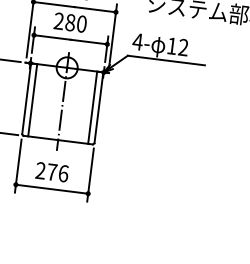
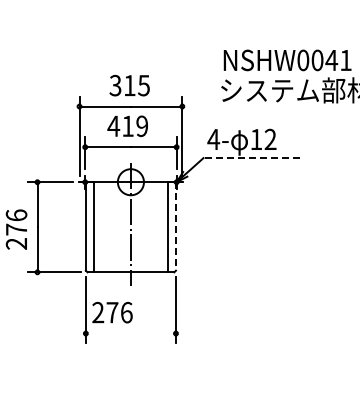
text: (70, 22) -> (127, 126), 280 -> 419
line: (166, 60) -> (251, 158), solid -> dashed
line: (98, 107) -> (175, 226), solid -> dashed
text: (52, 172) -> (112, 312), moved
line: (51, 189) -> (130, 333), removed

